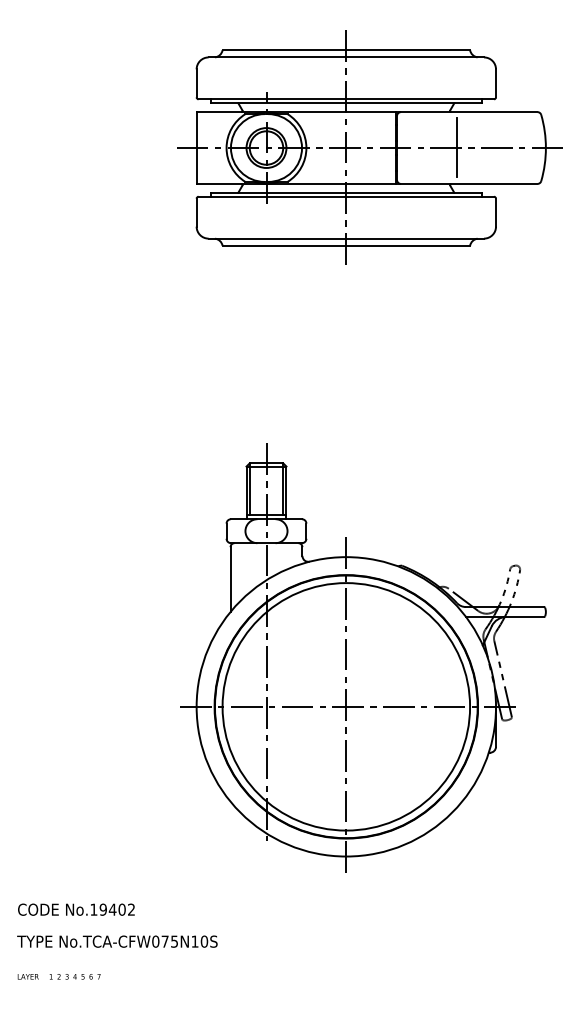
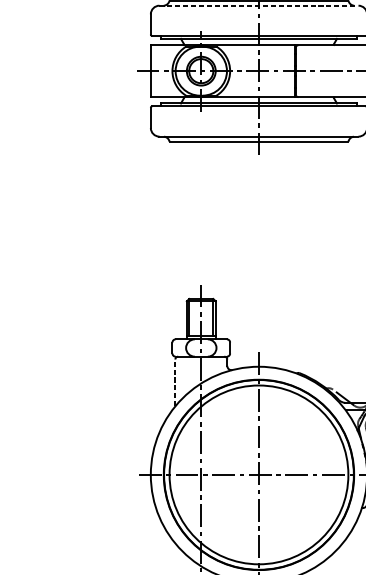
line: (346, 57) -> (259, 5), solid -> dashed
line: (456, 147) -> (338, 70), removed
line: (230, 579) -> (175, 382), solid -> dashed

